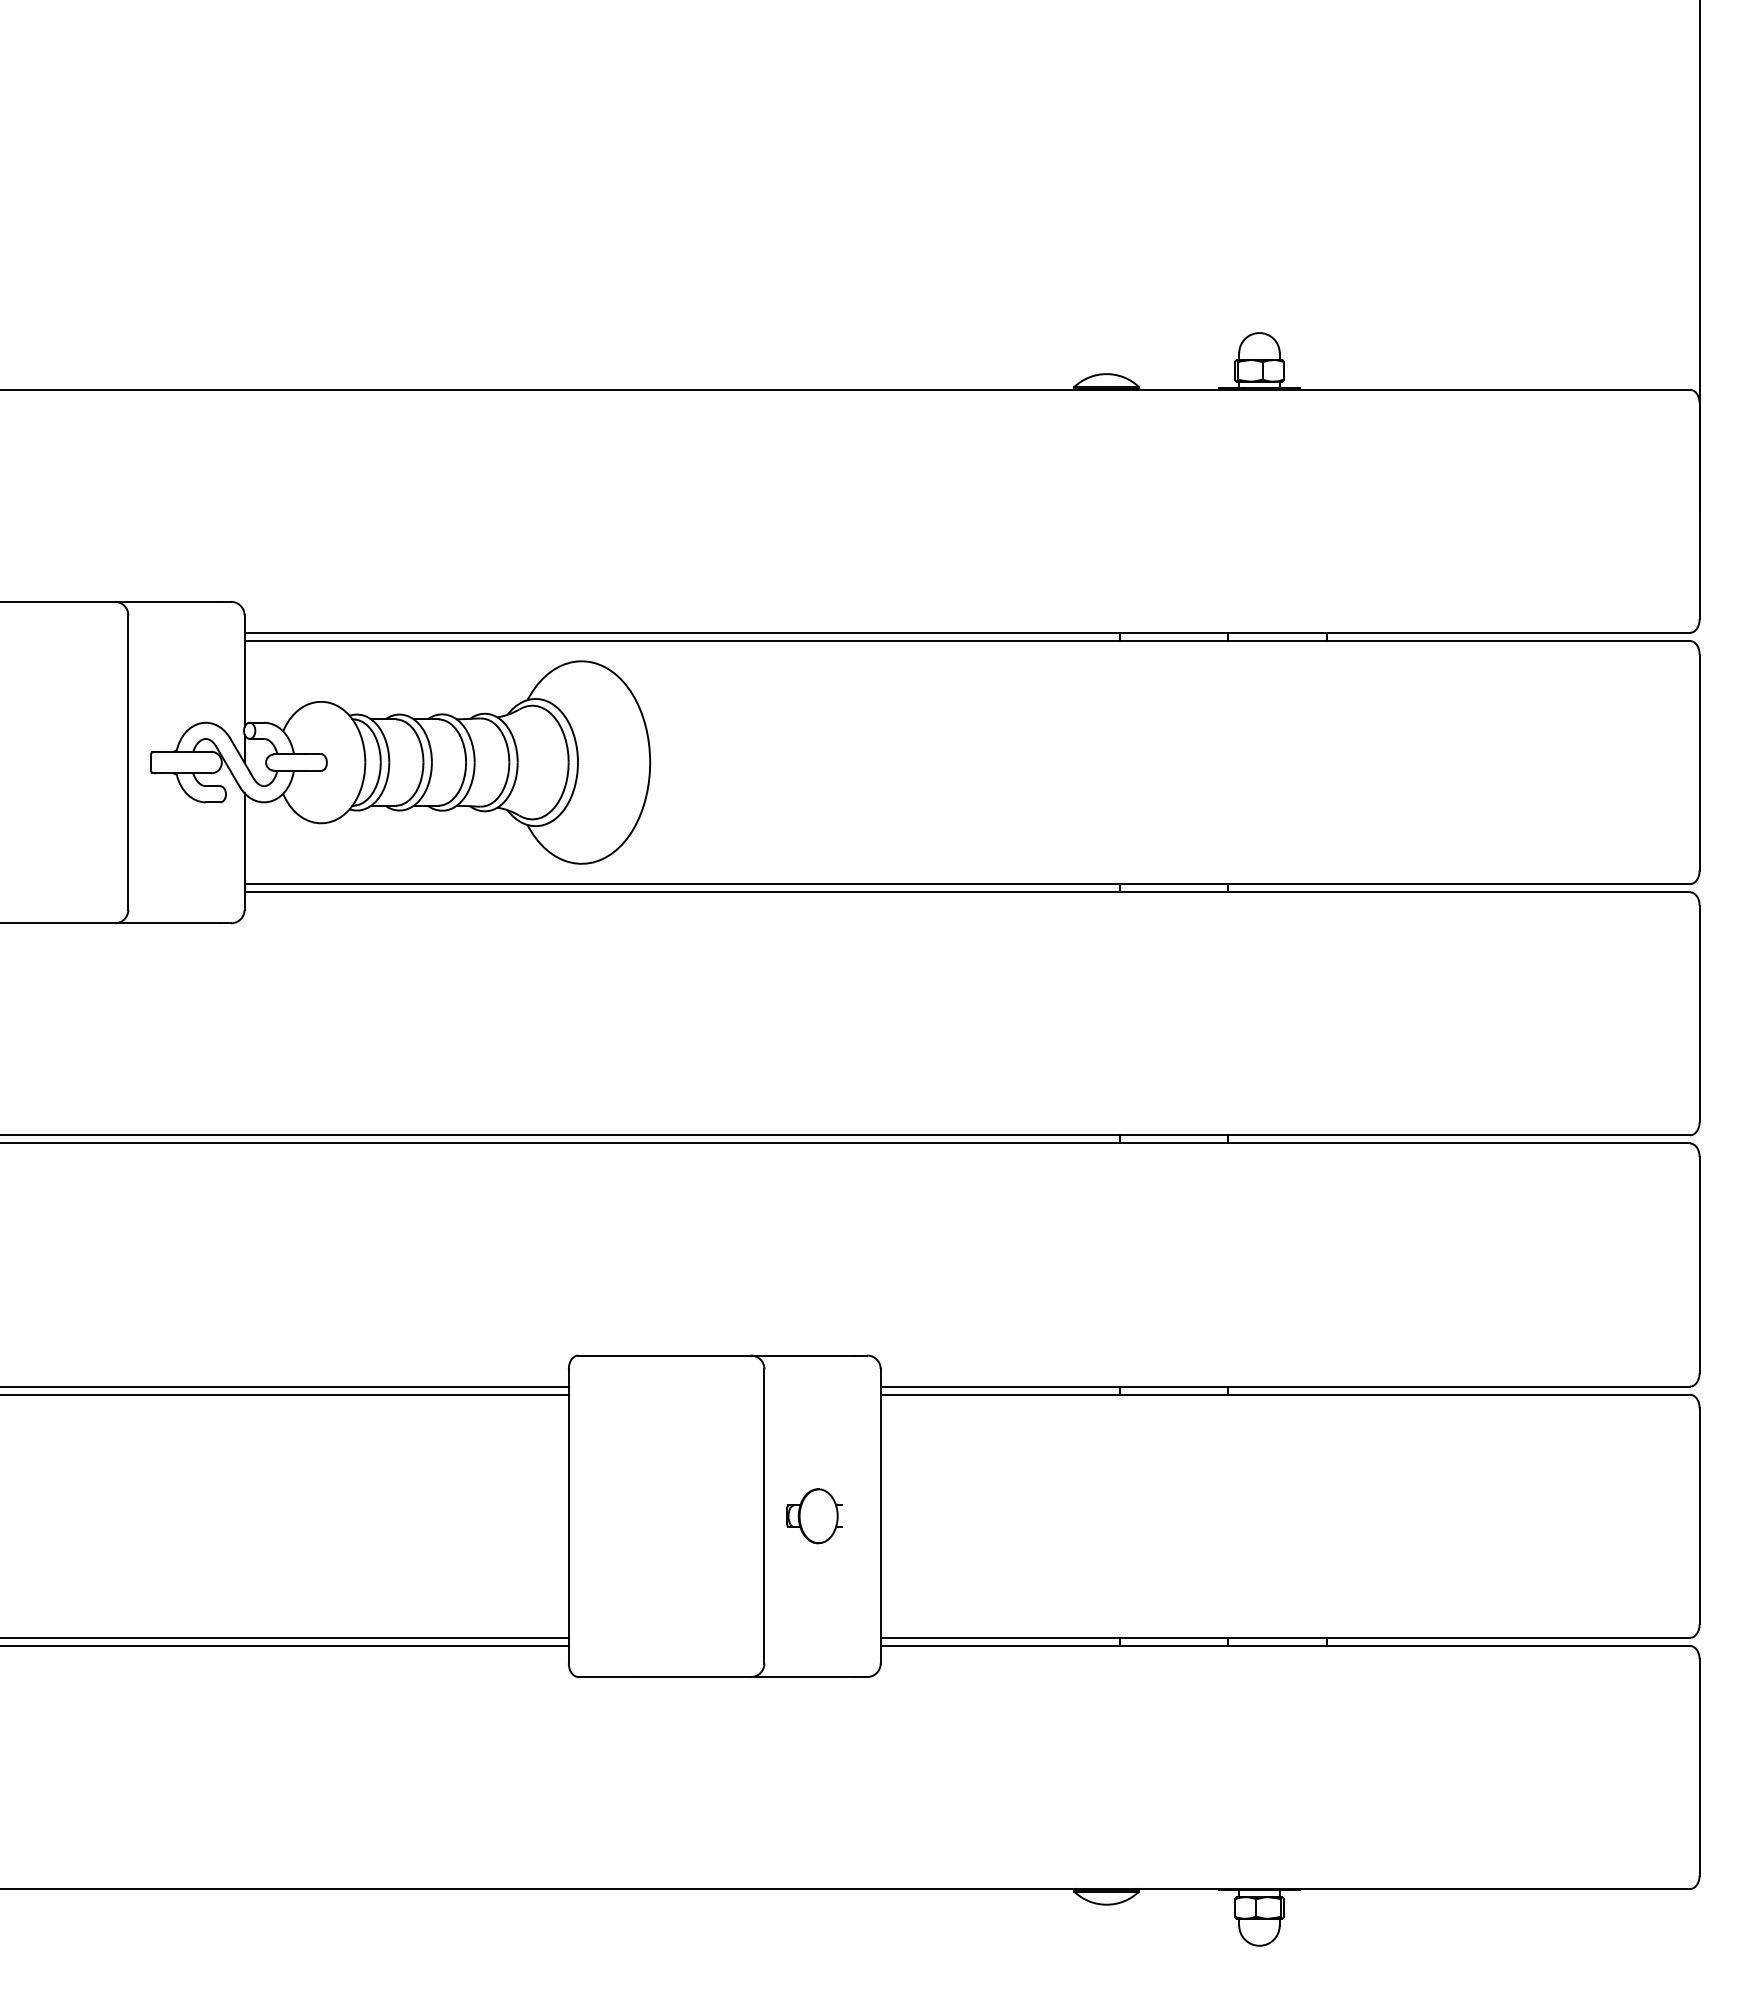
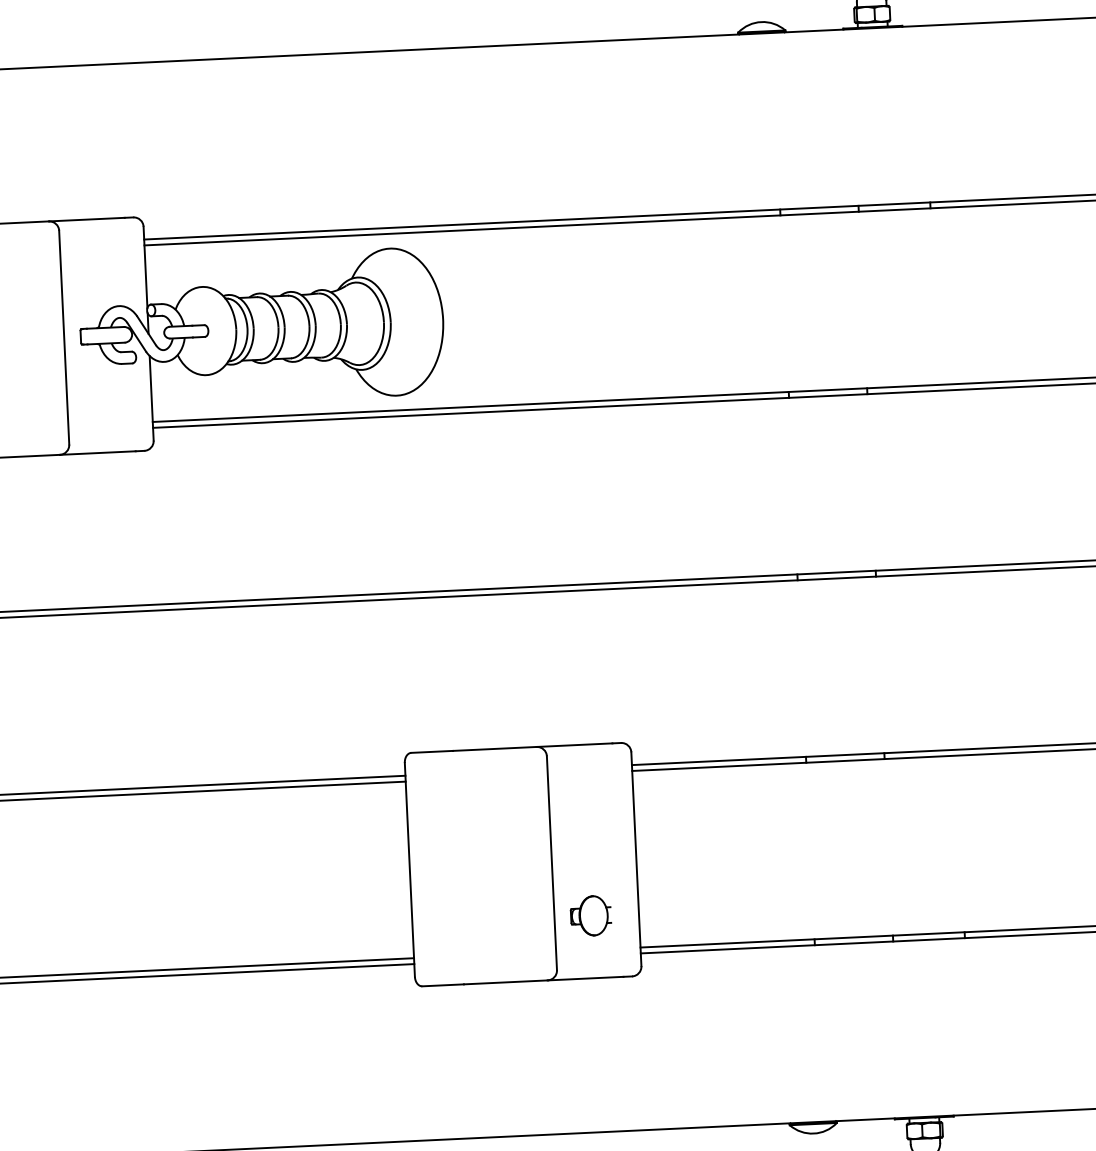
part: (814, 1516) -> (590, 916), moved

